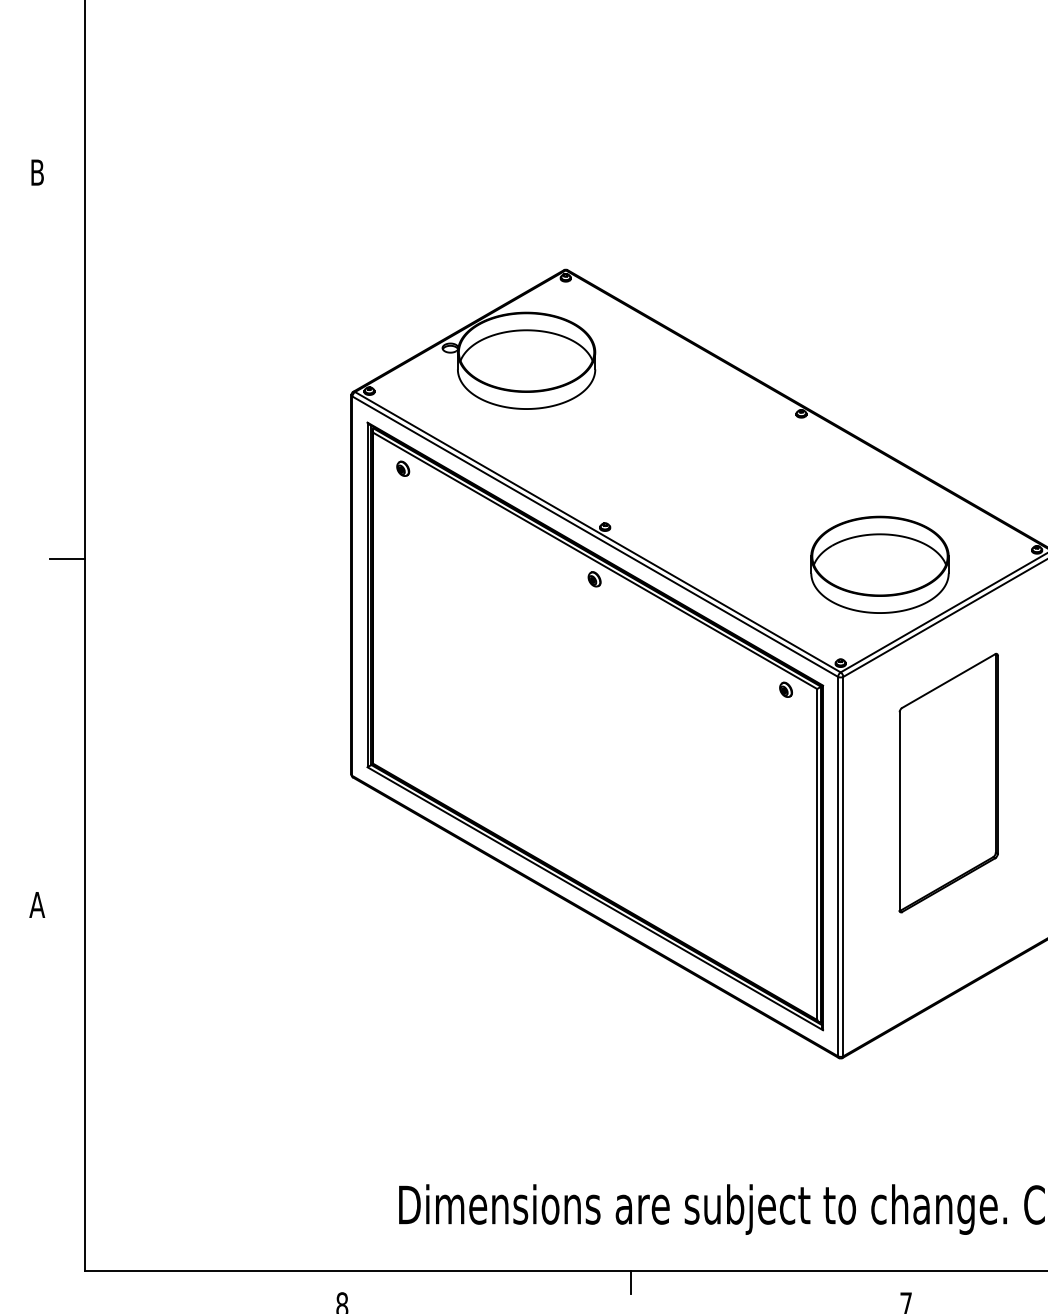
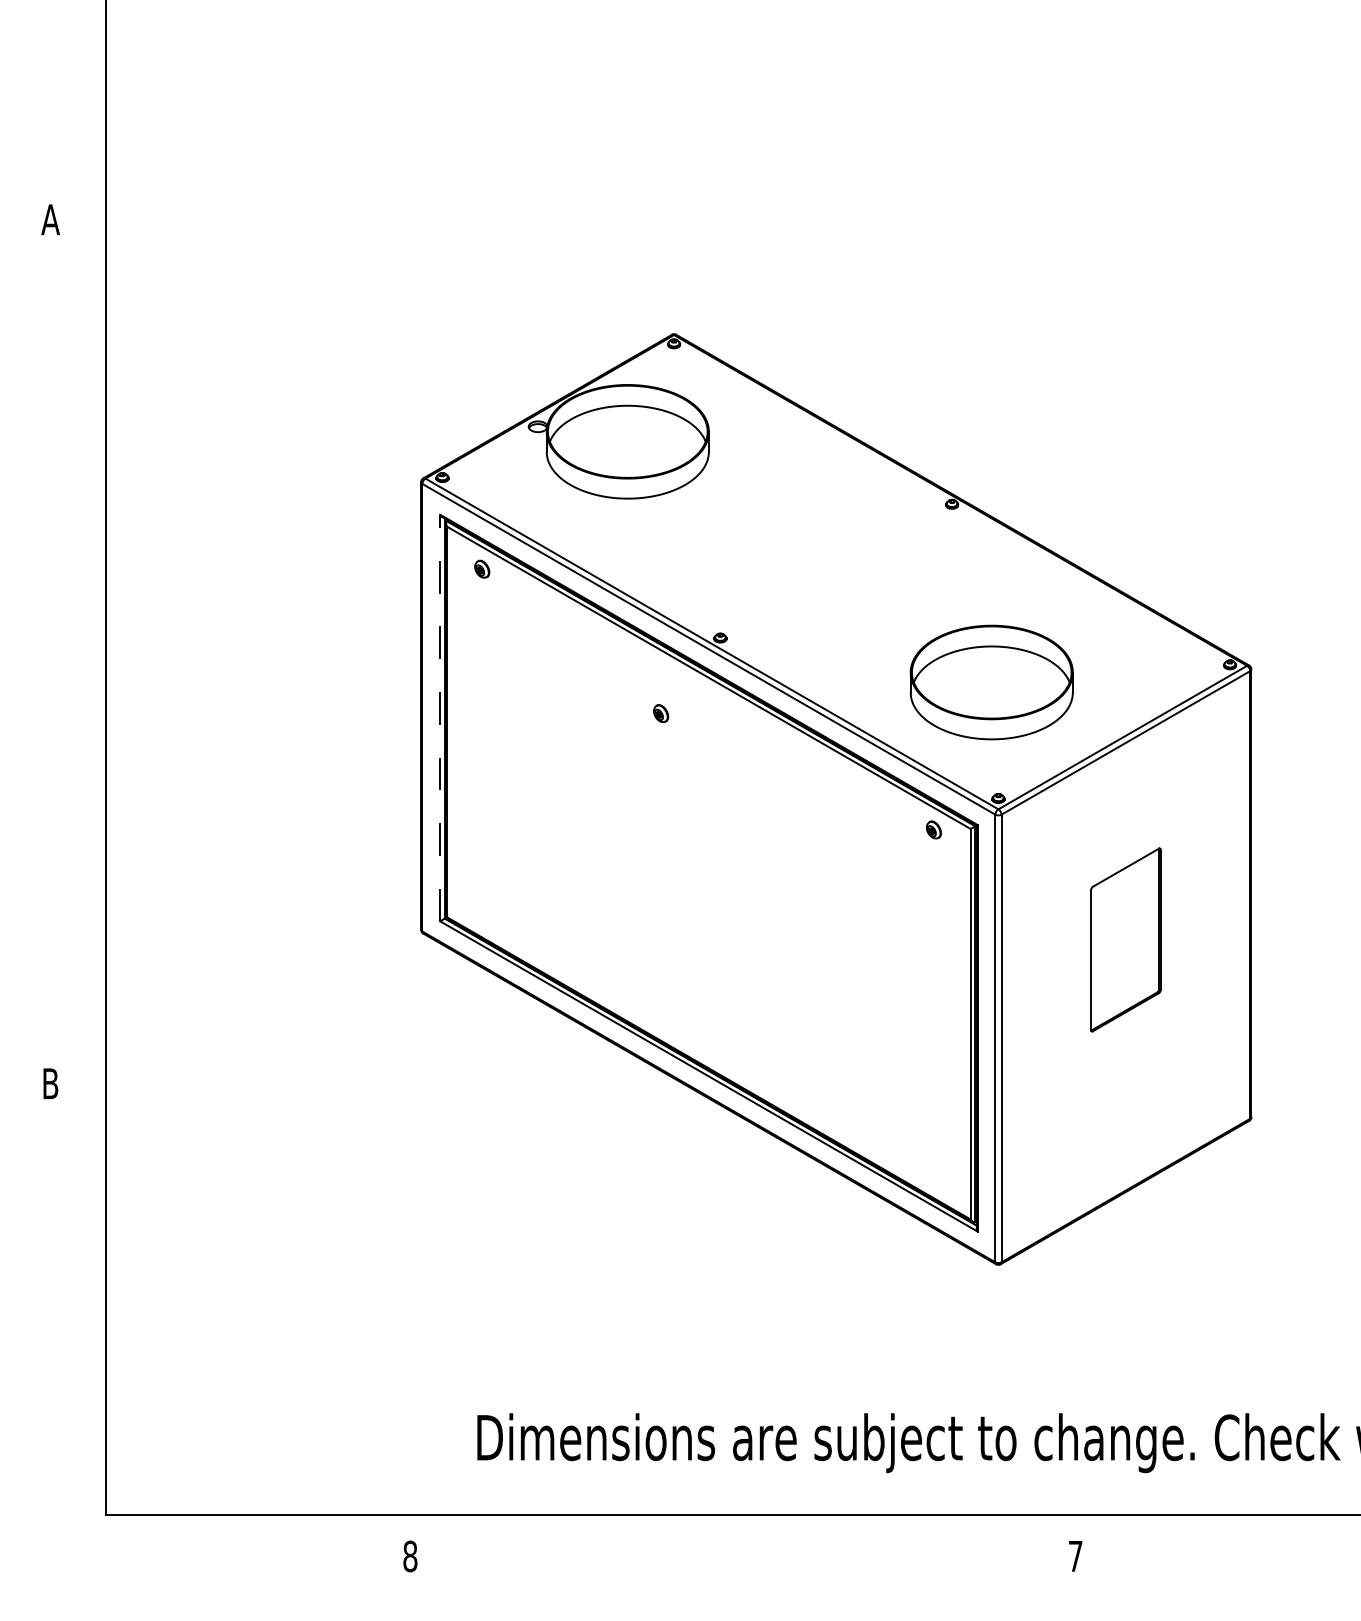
text: (37, 172) -> (50, 219), B -> A
line: (66, 558) -> (85, 675), removed
part: (879, 564) -> (991, 682), moved
part: (594, 579) -> (661, 713), moved
line: (367, 594) -> (440, 717), solid -> dashed
part: (948, 782) -> (1125, 939), size x0.6
text: (37, 904) -> (50, 1083), A -> B
line: (631, 1281) -> (751, 1528), removed

